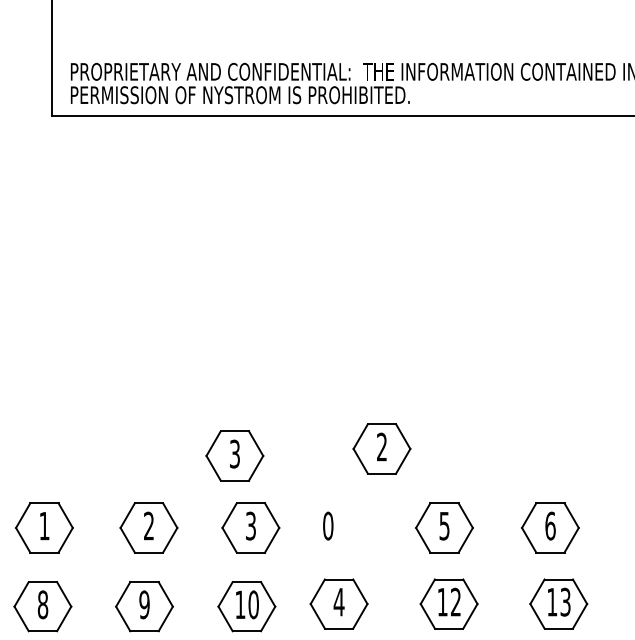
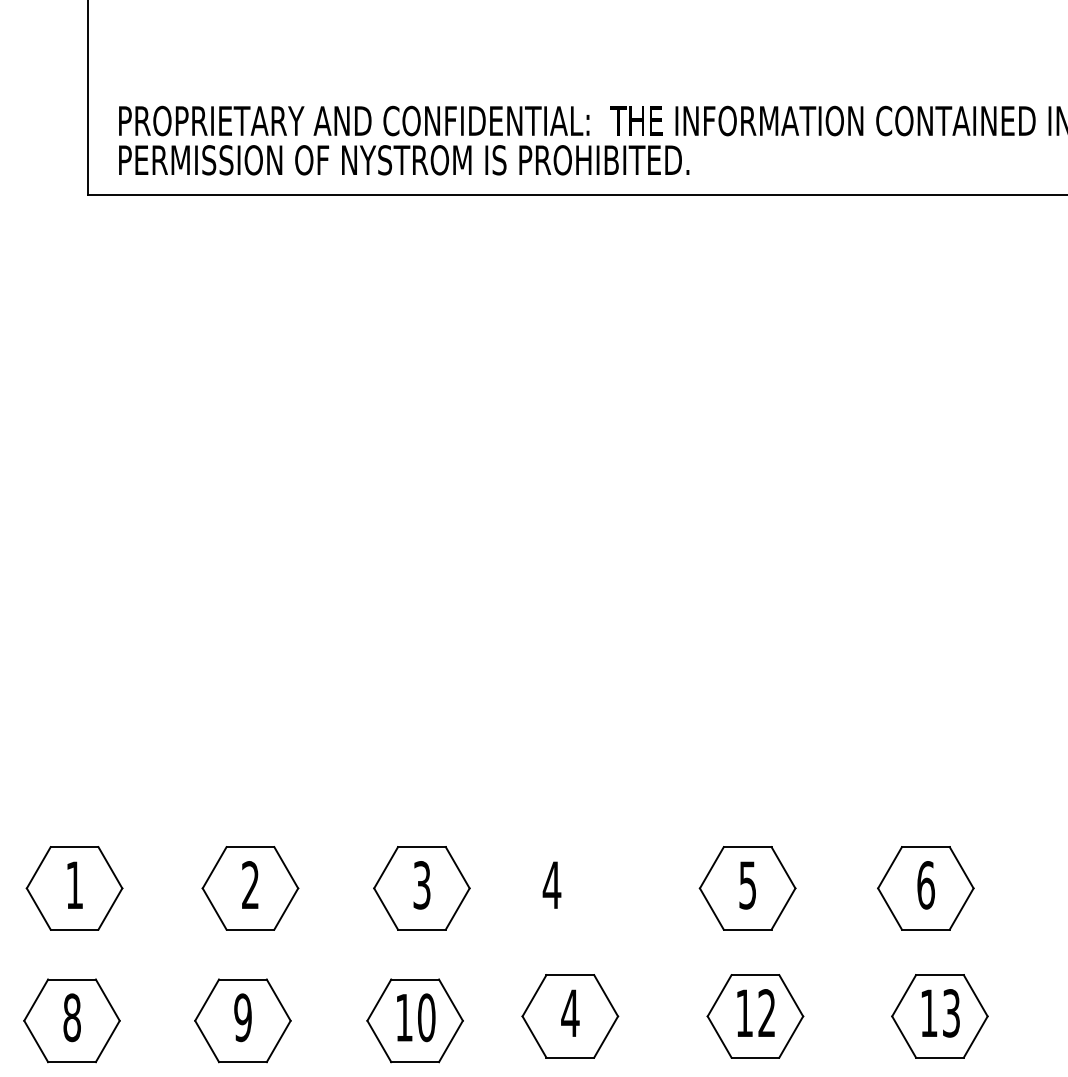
part: (381, 448) -> (641, 754), removed
part: (234, 455) -> (394, 766), removed
text: (327, 525) -> (550, 884), 0 -> 4

